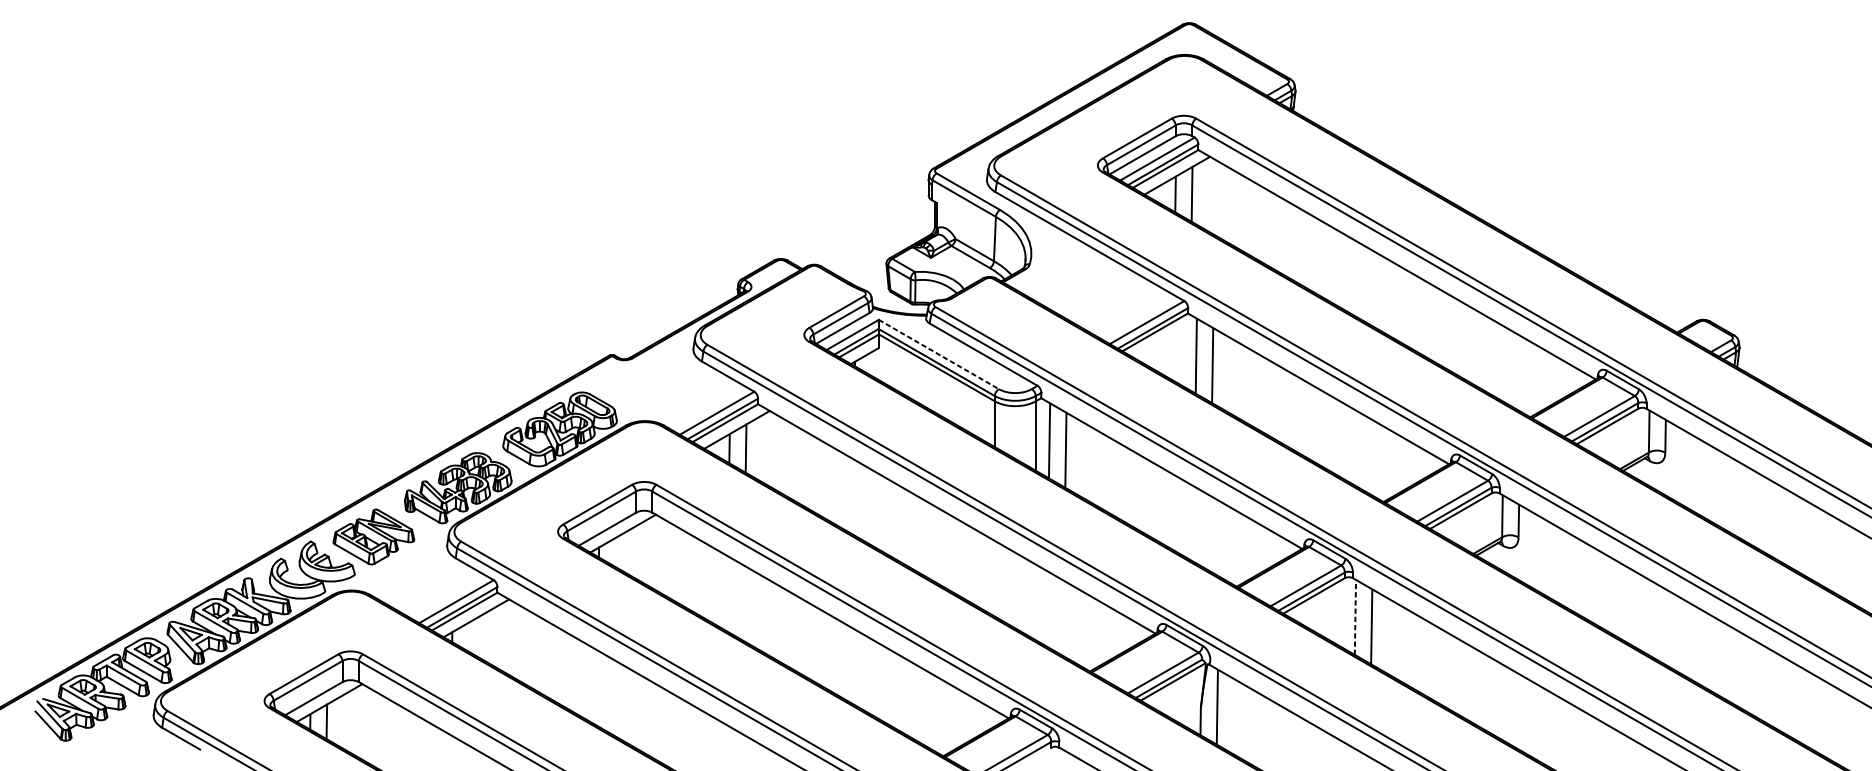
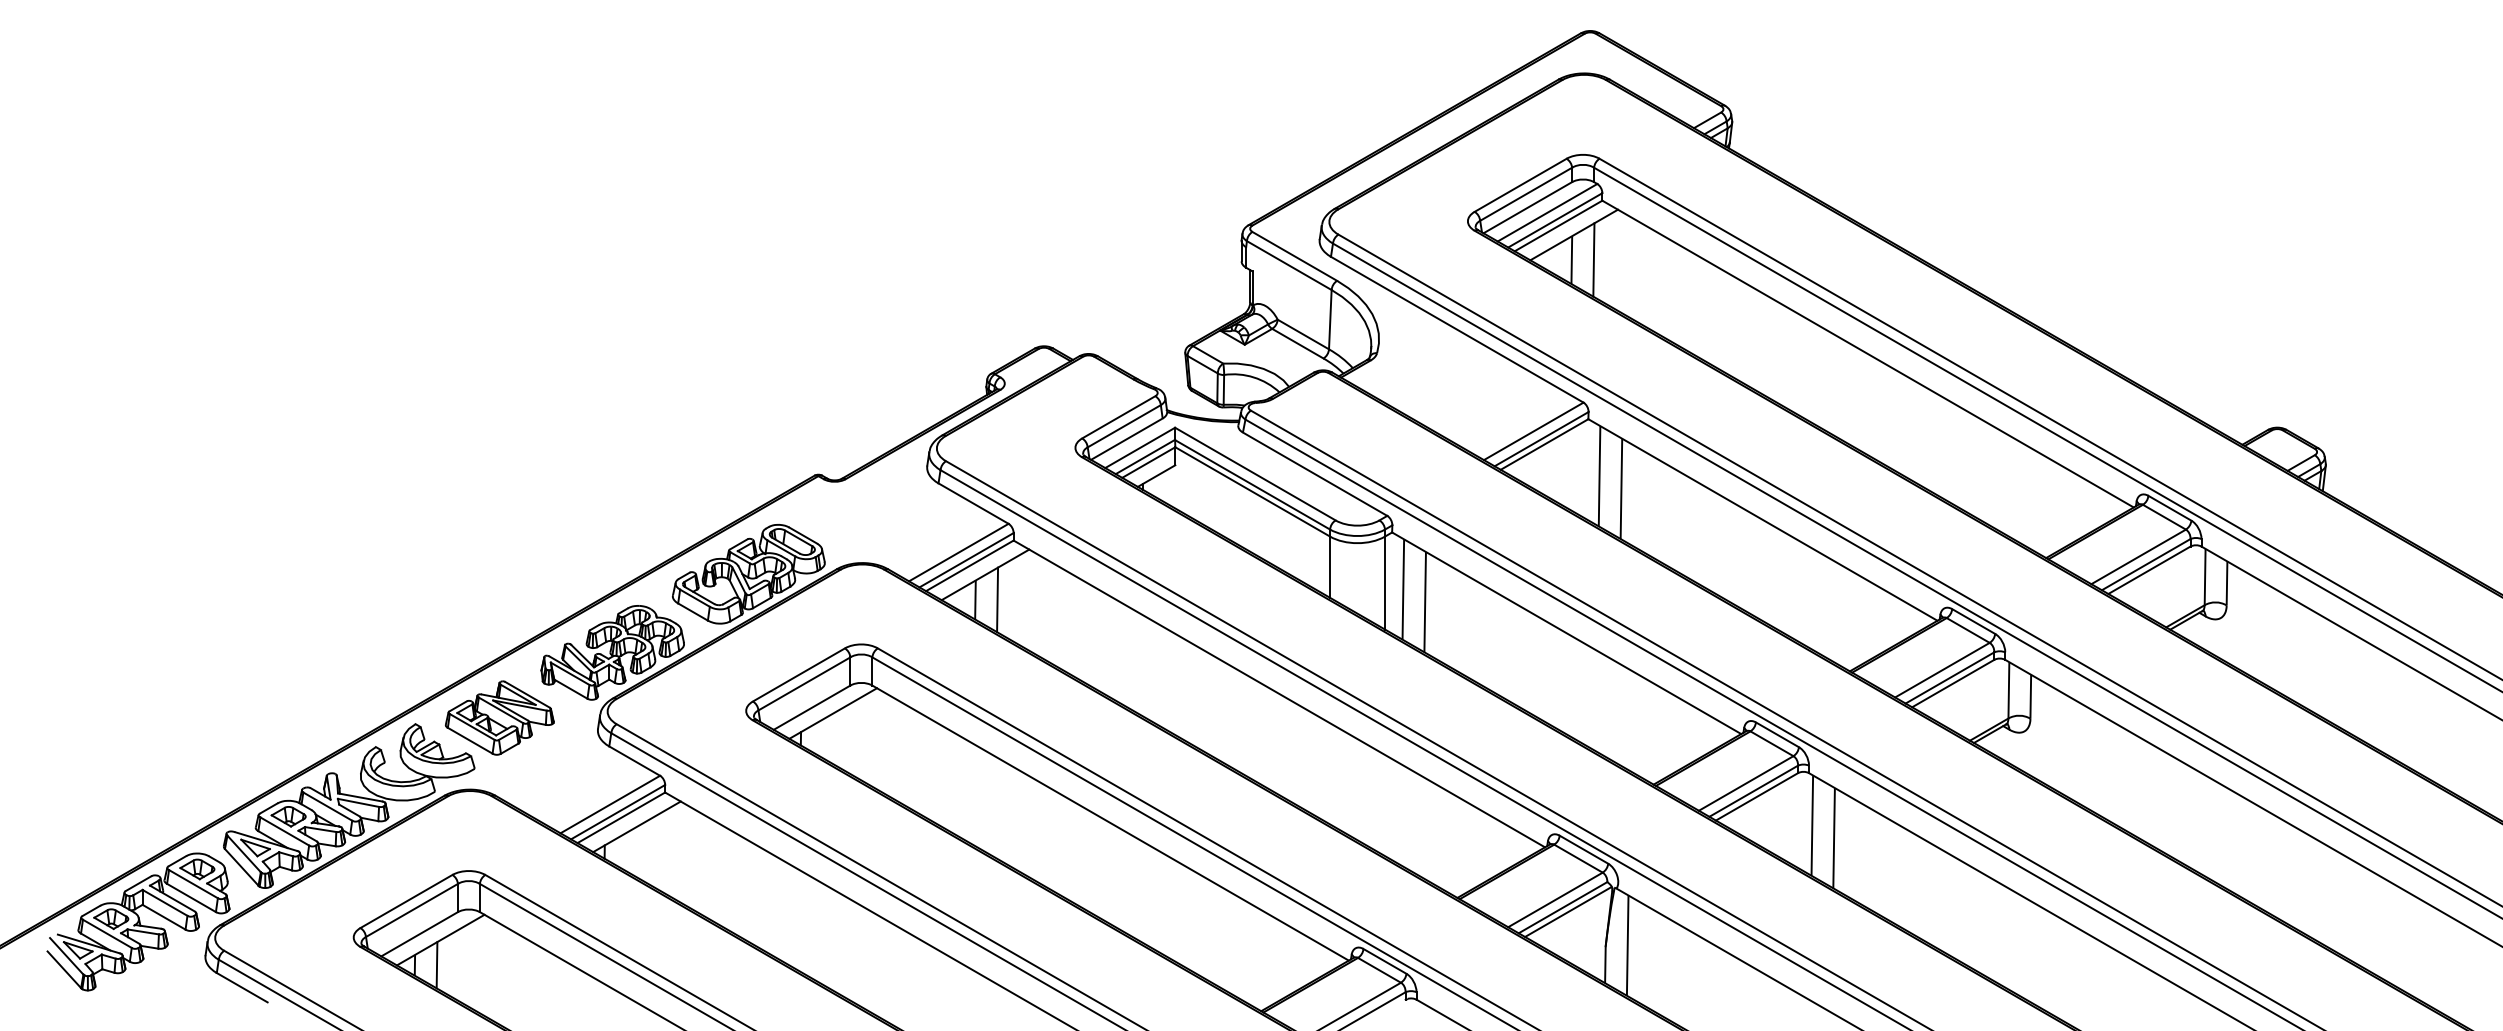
line: (938, 354) -> (1255, 474), dashed -> solid
line: (1355, 618) -> (1812, 826), dashed -> solid

